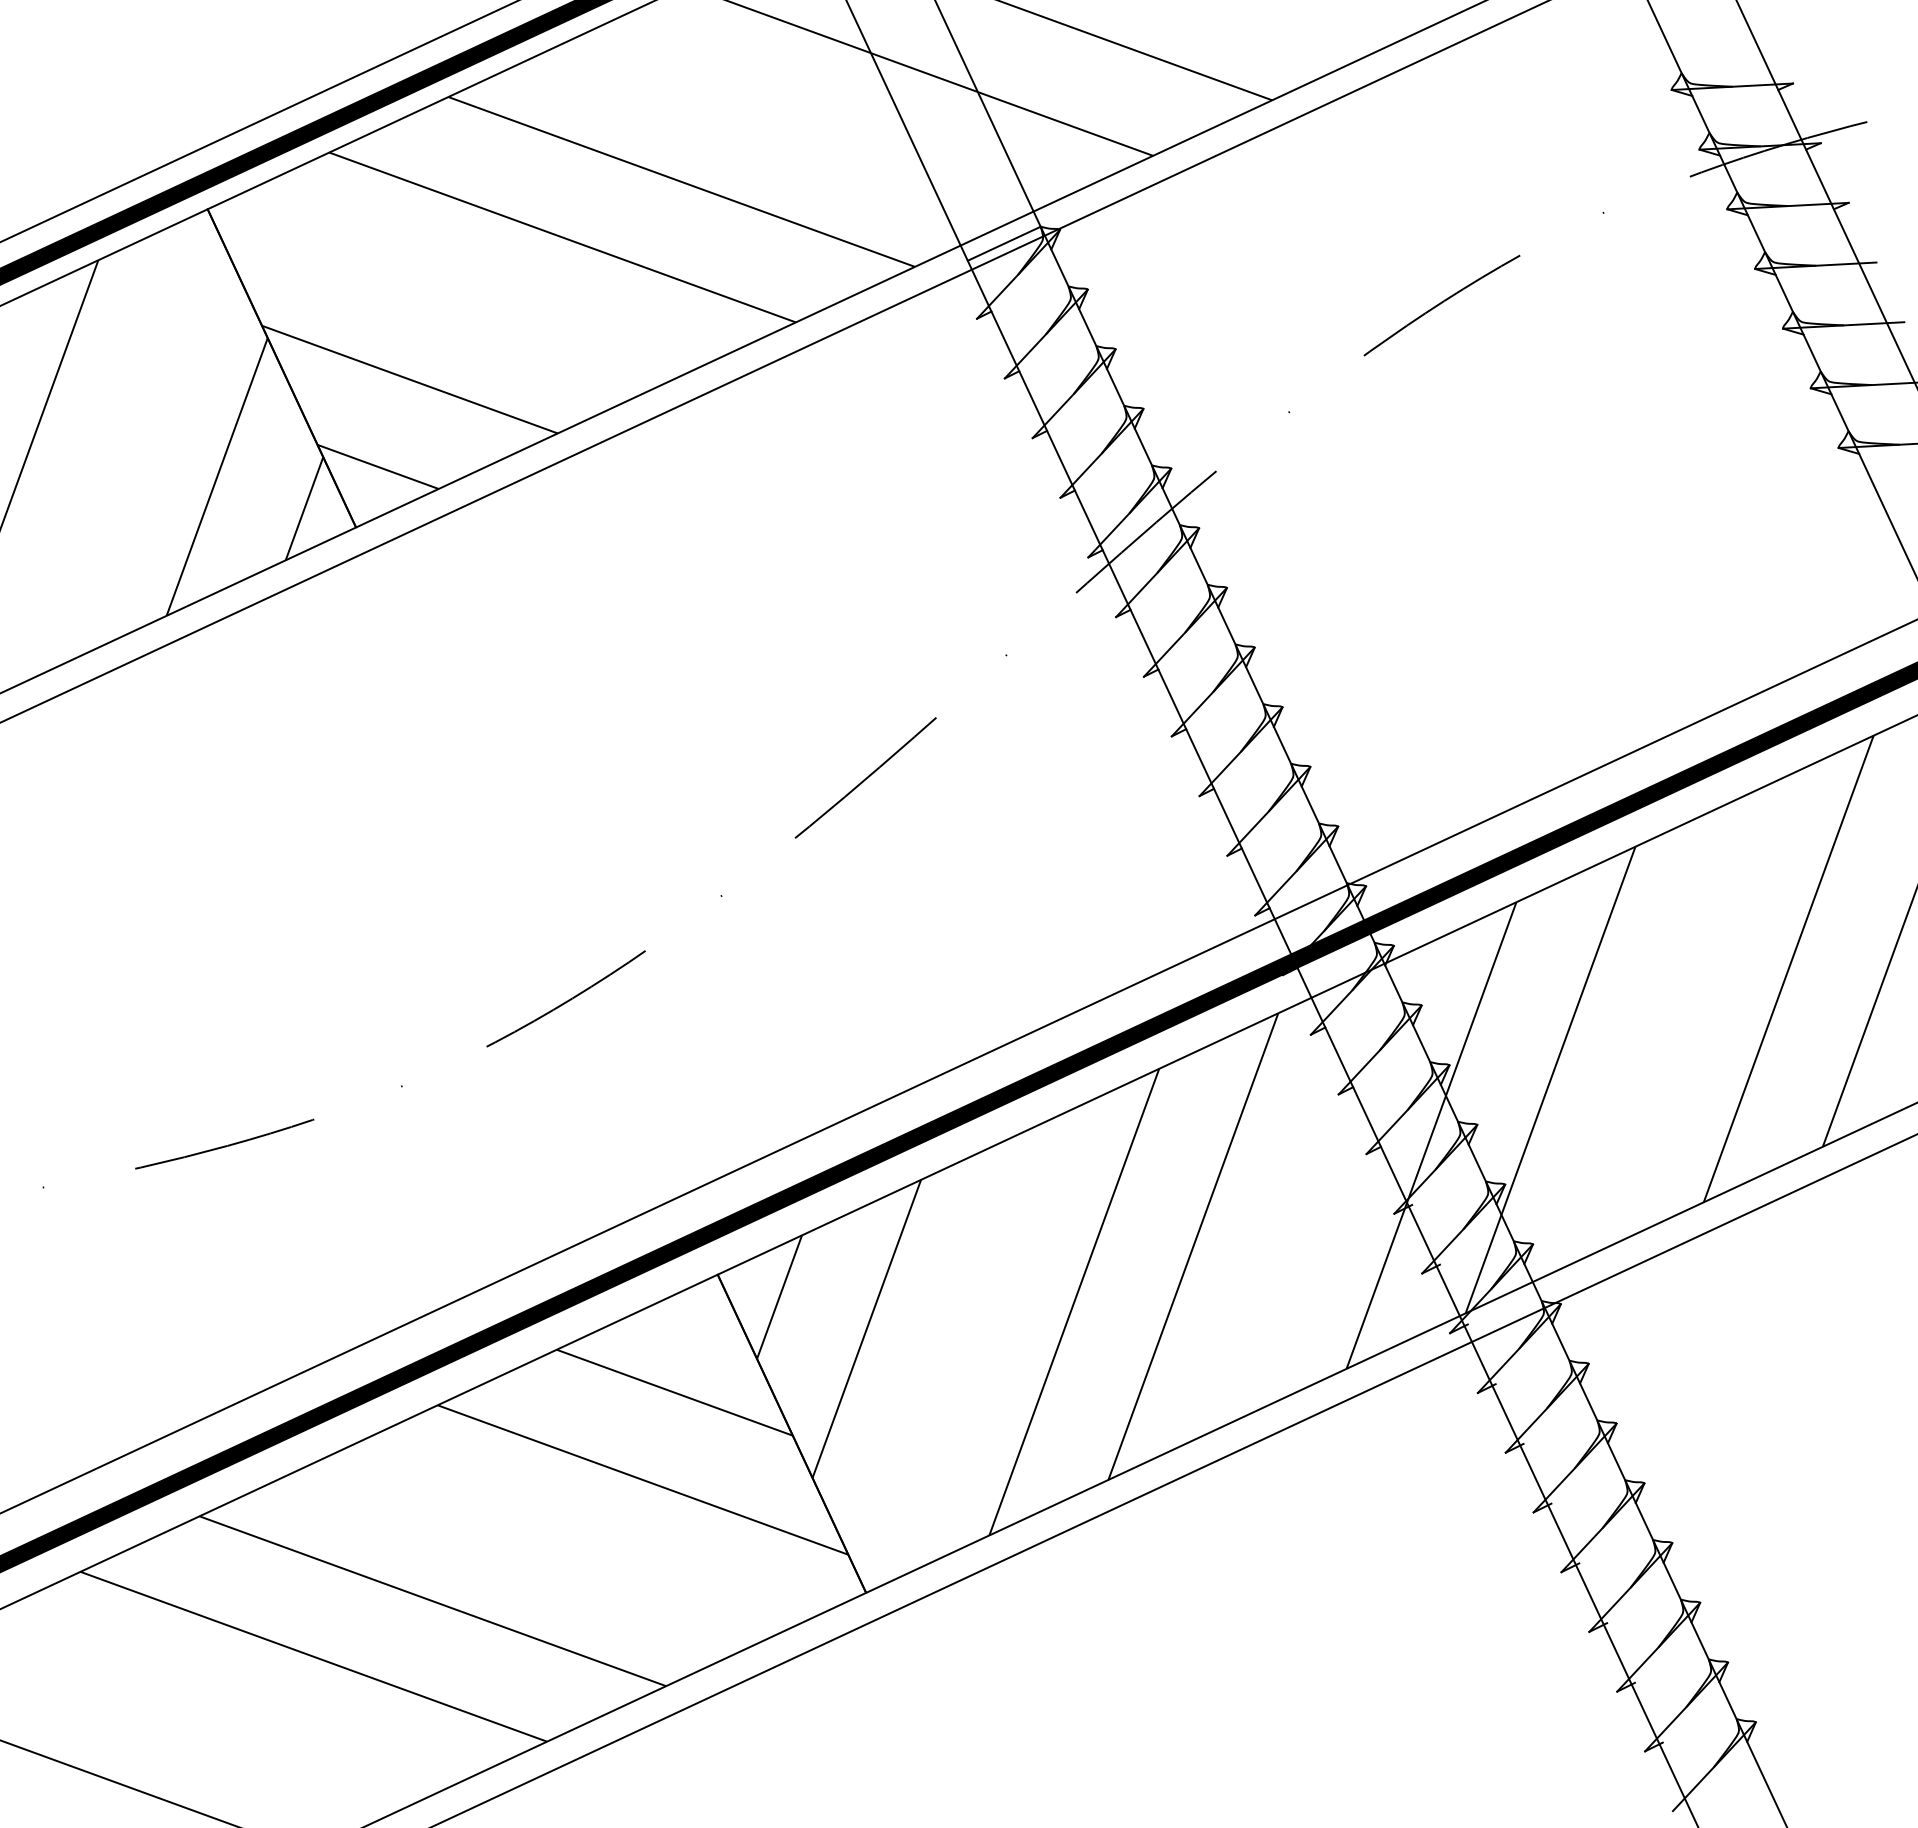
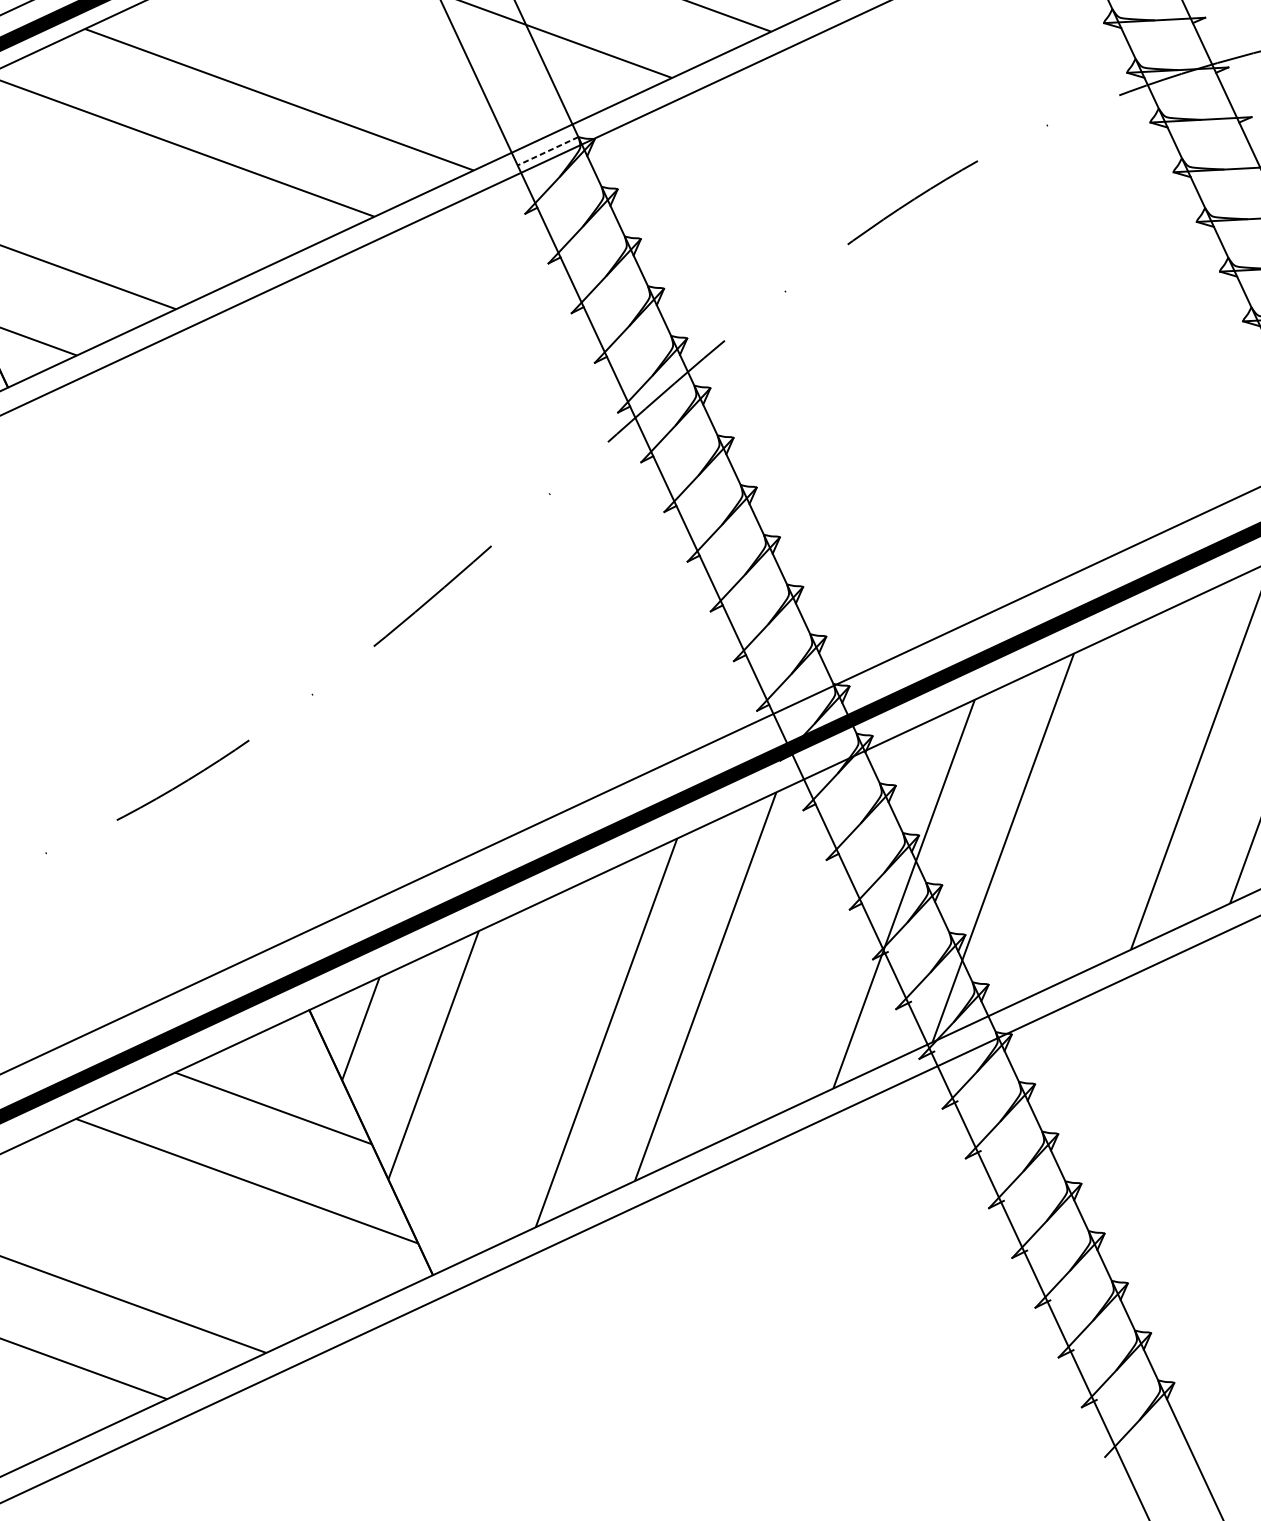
line: (1003, 243) -> (547, 151), solid -> dashed

